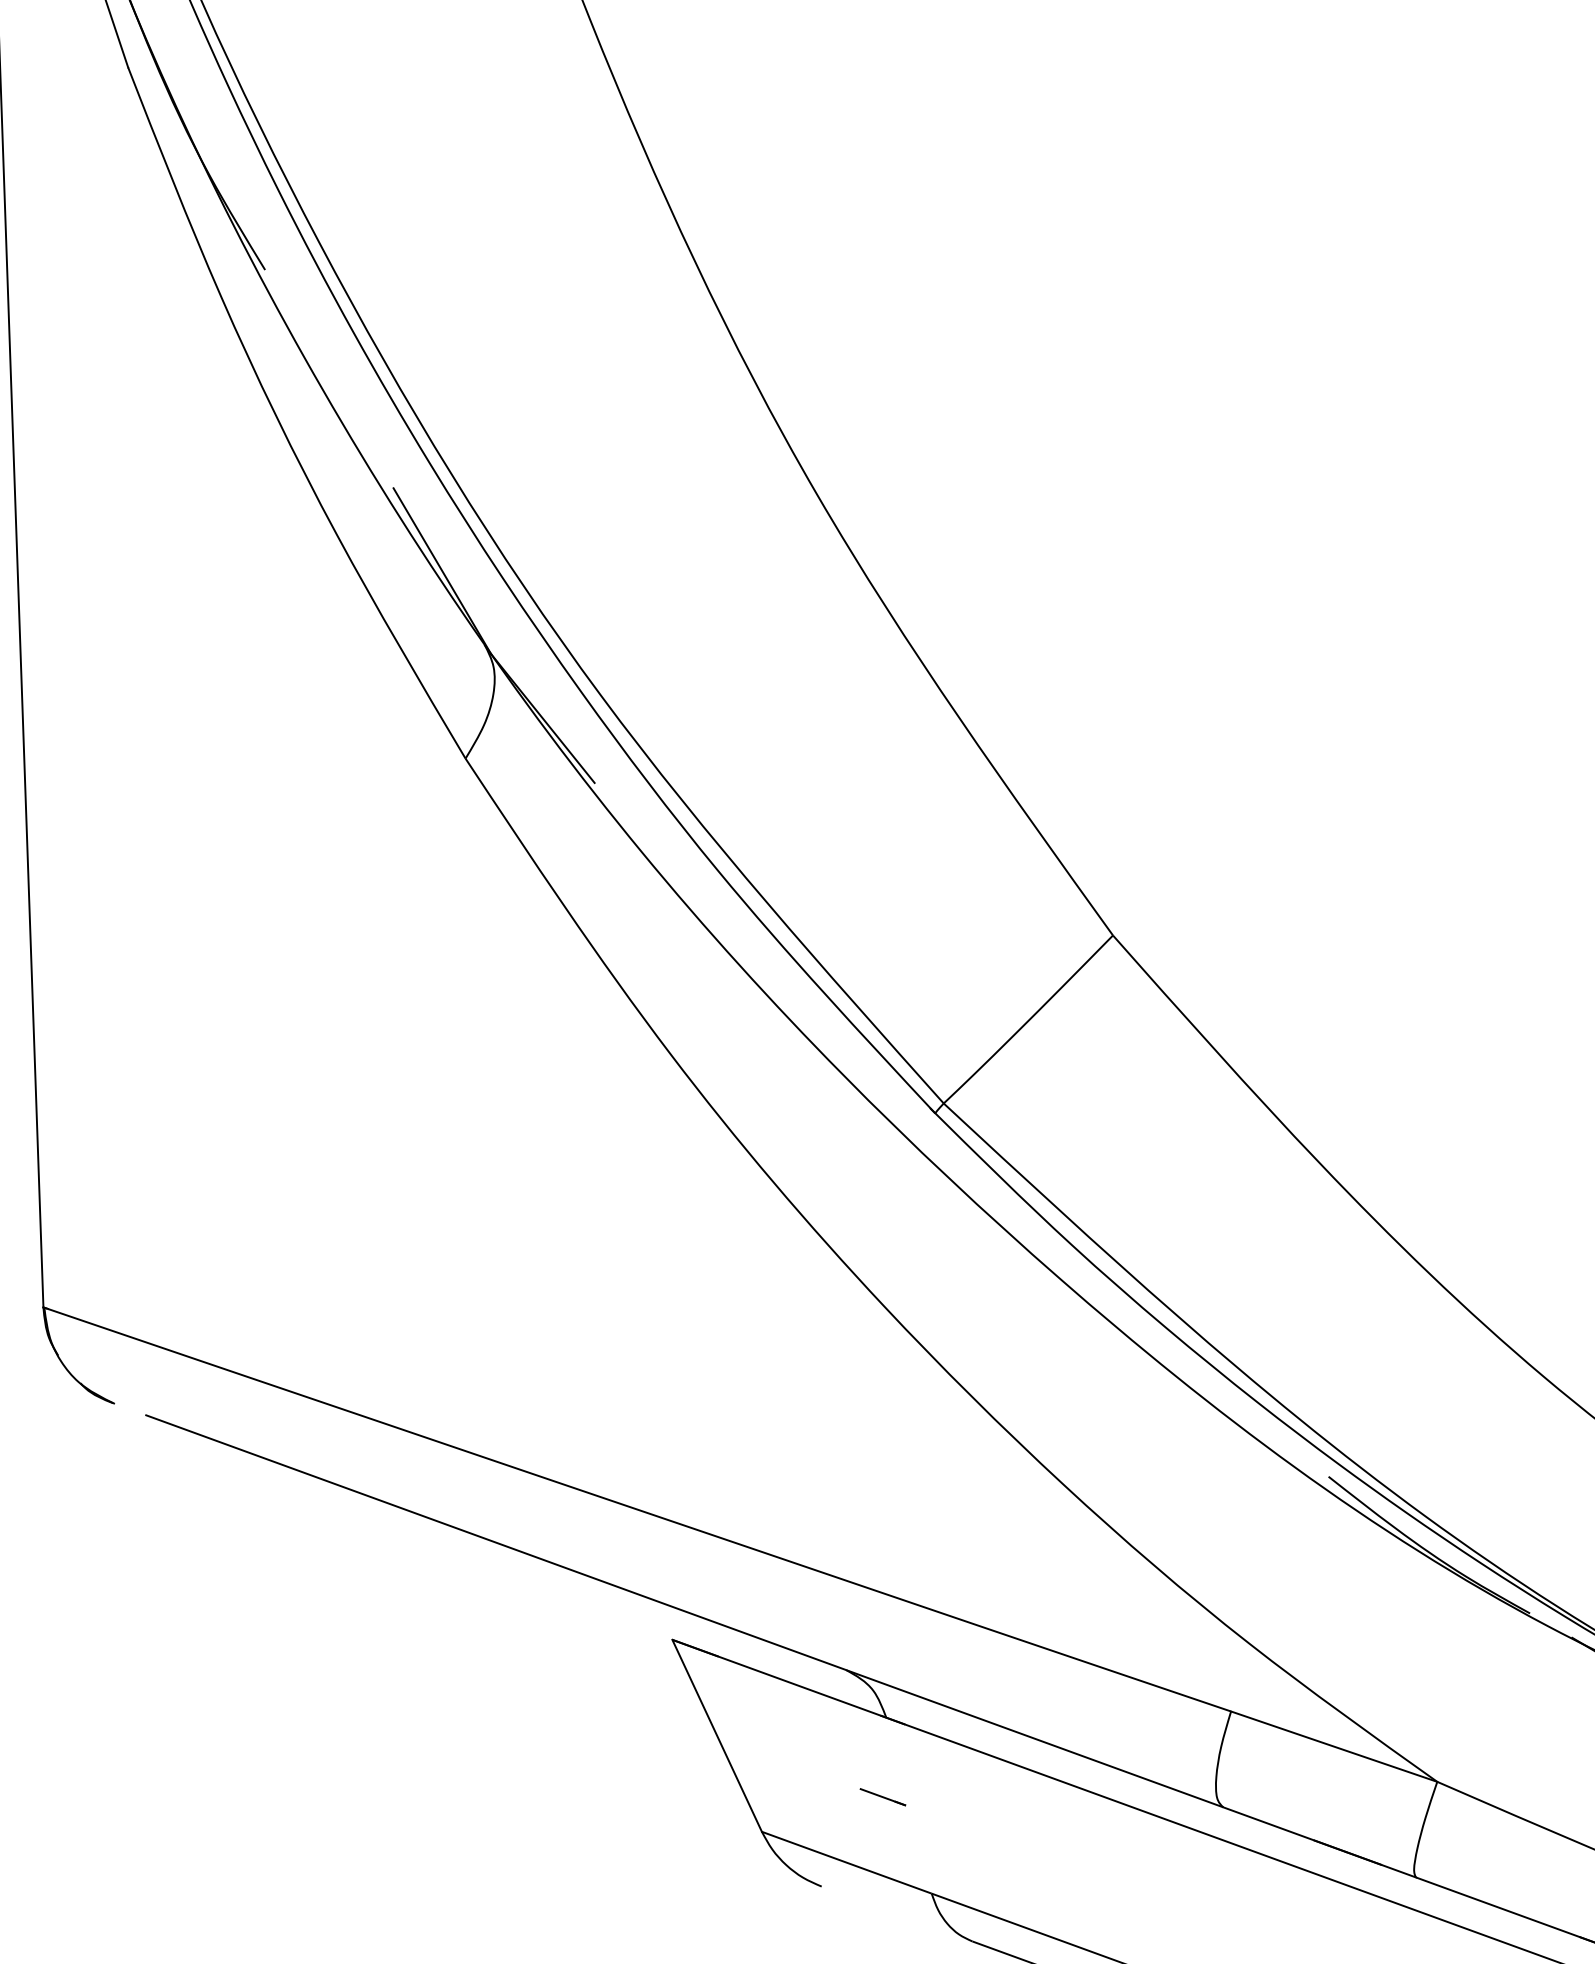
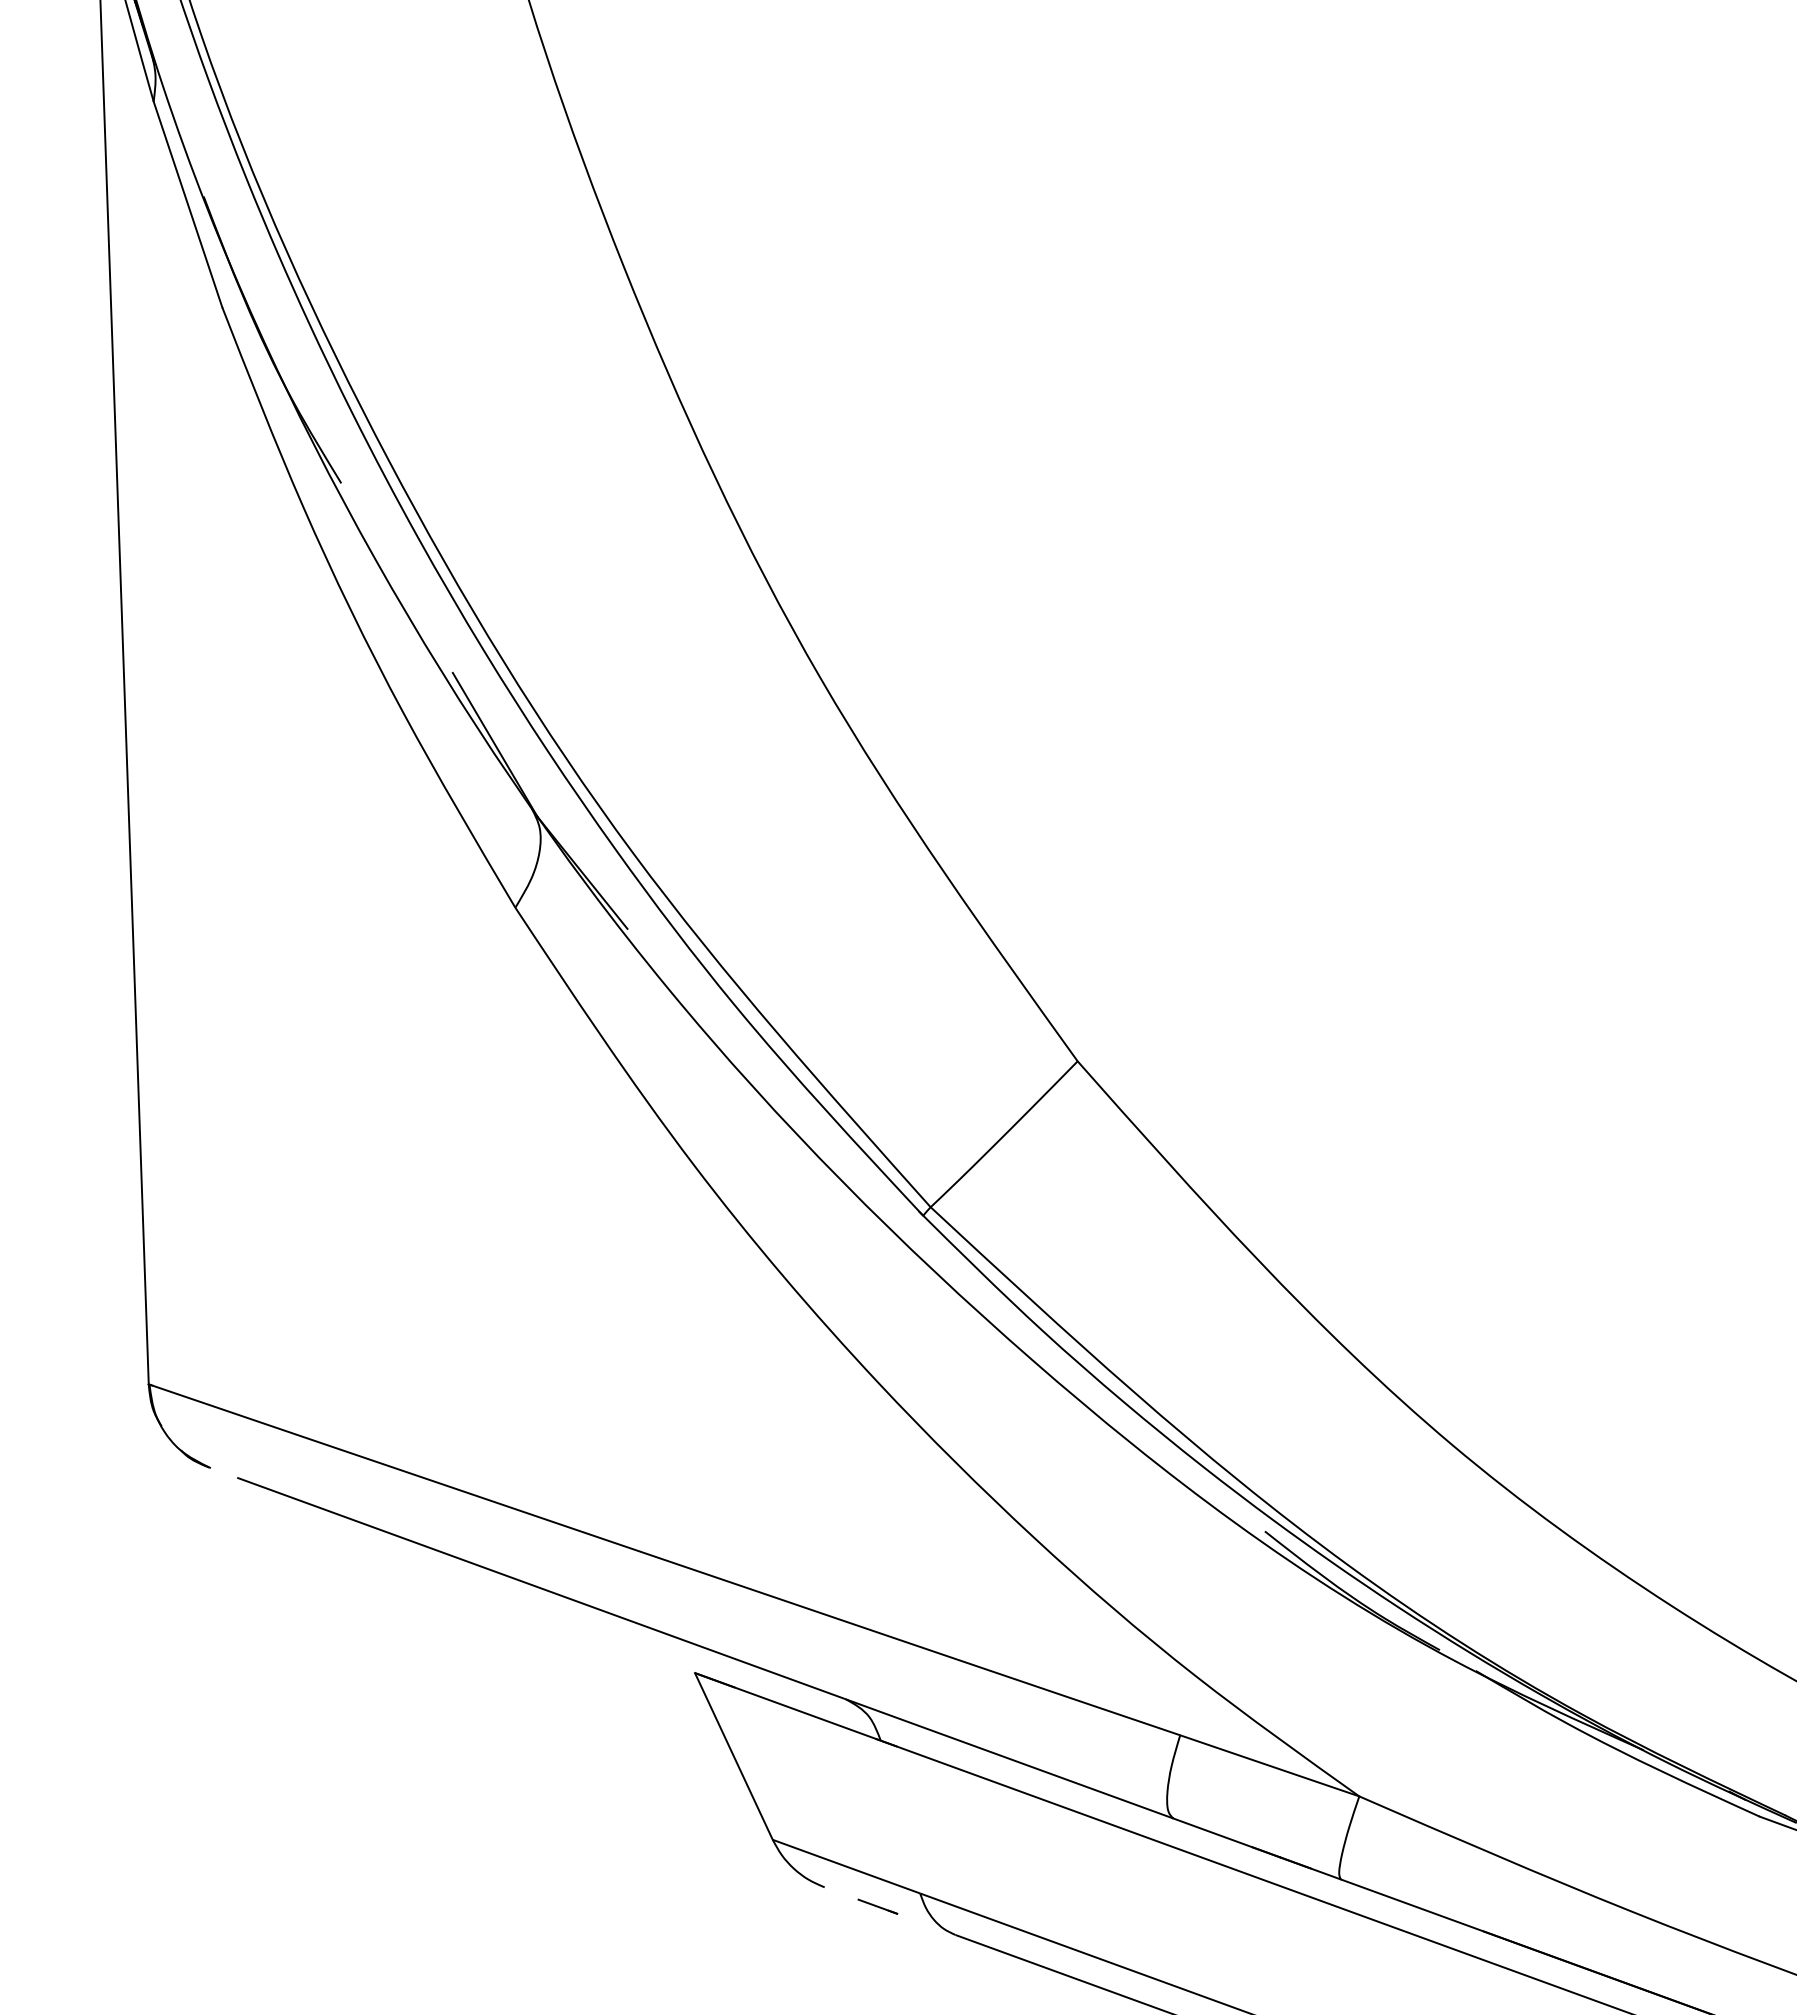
line: (882, 1796) -> (877, 1906), moved

